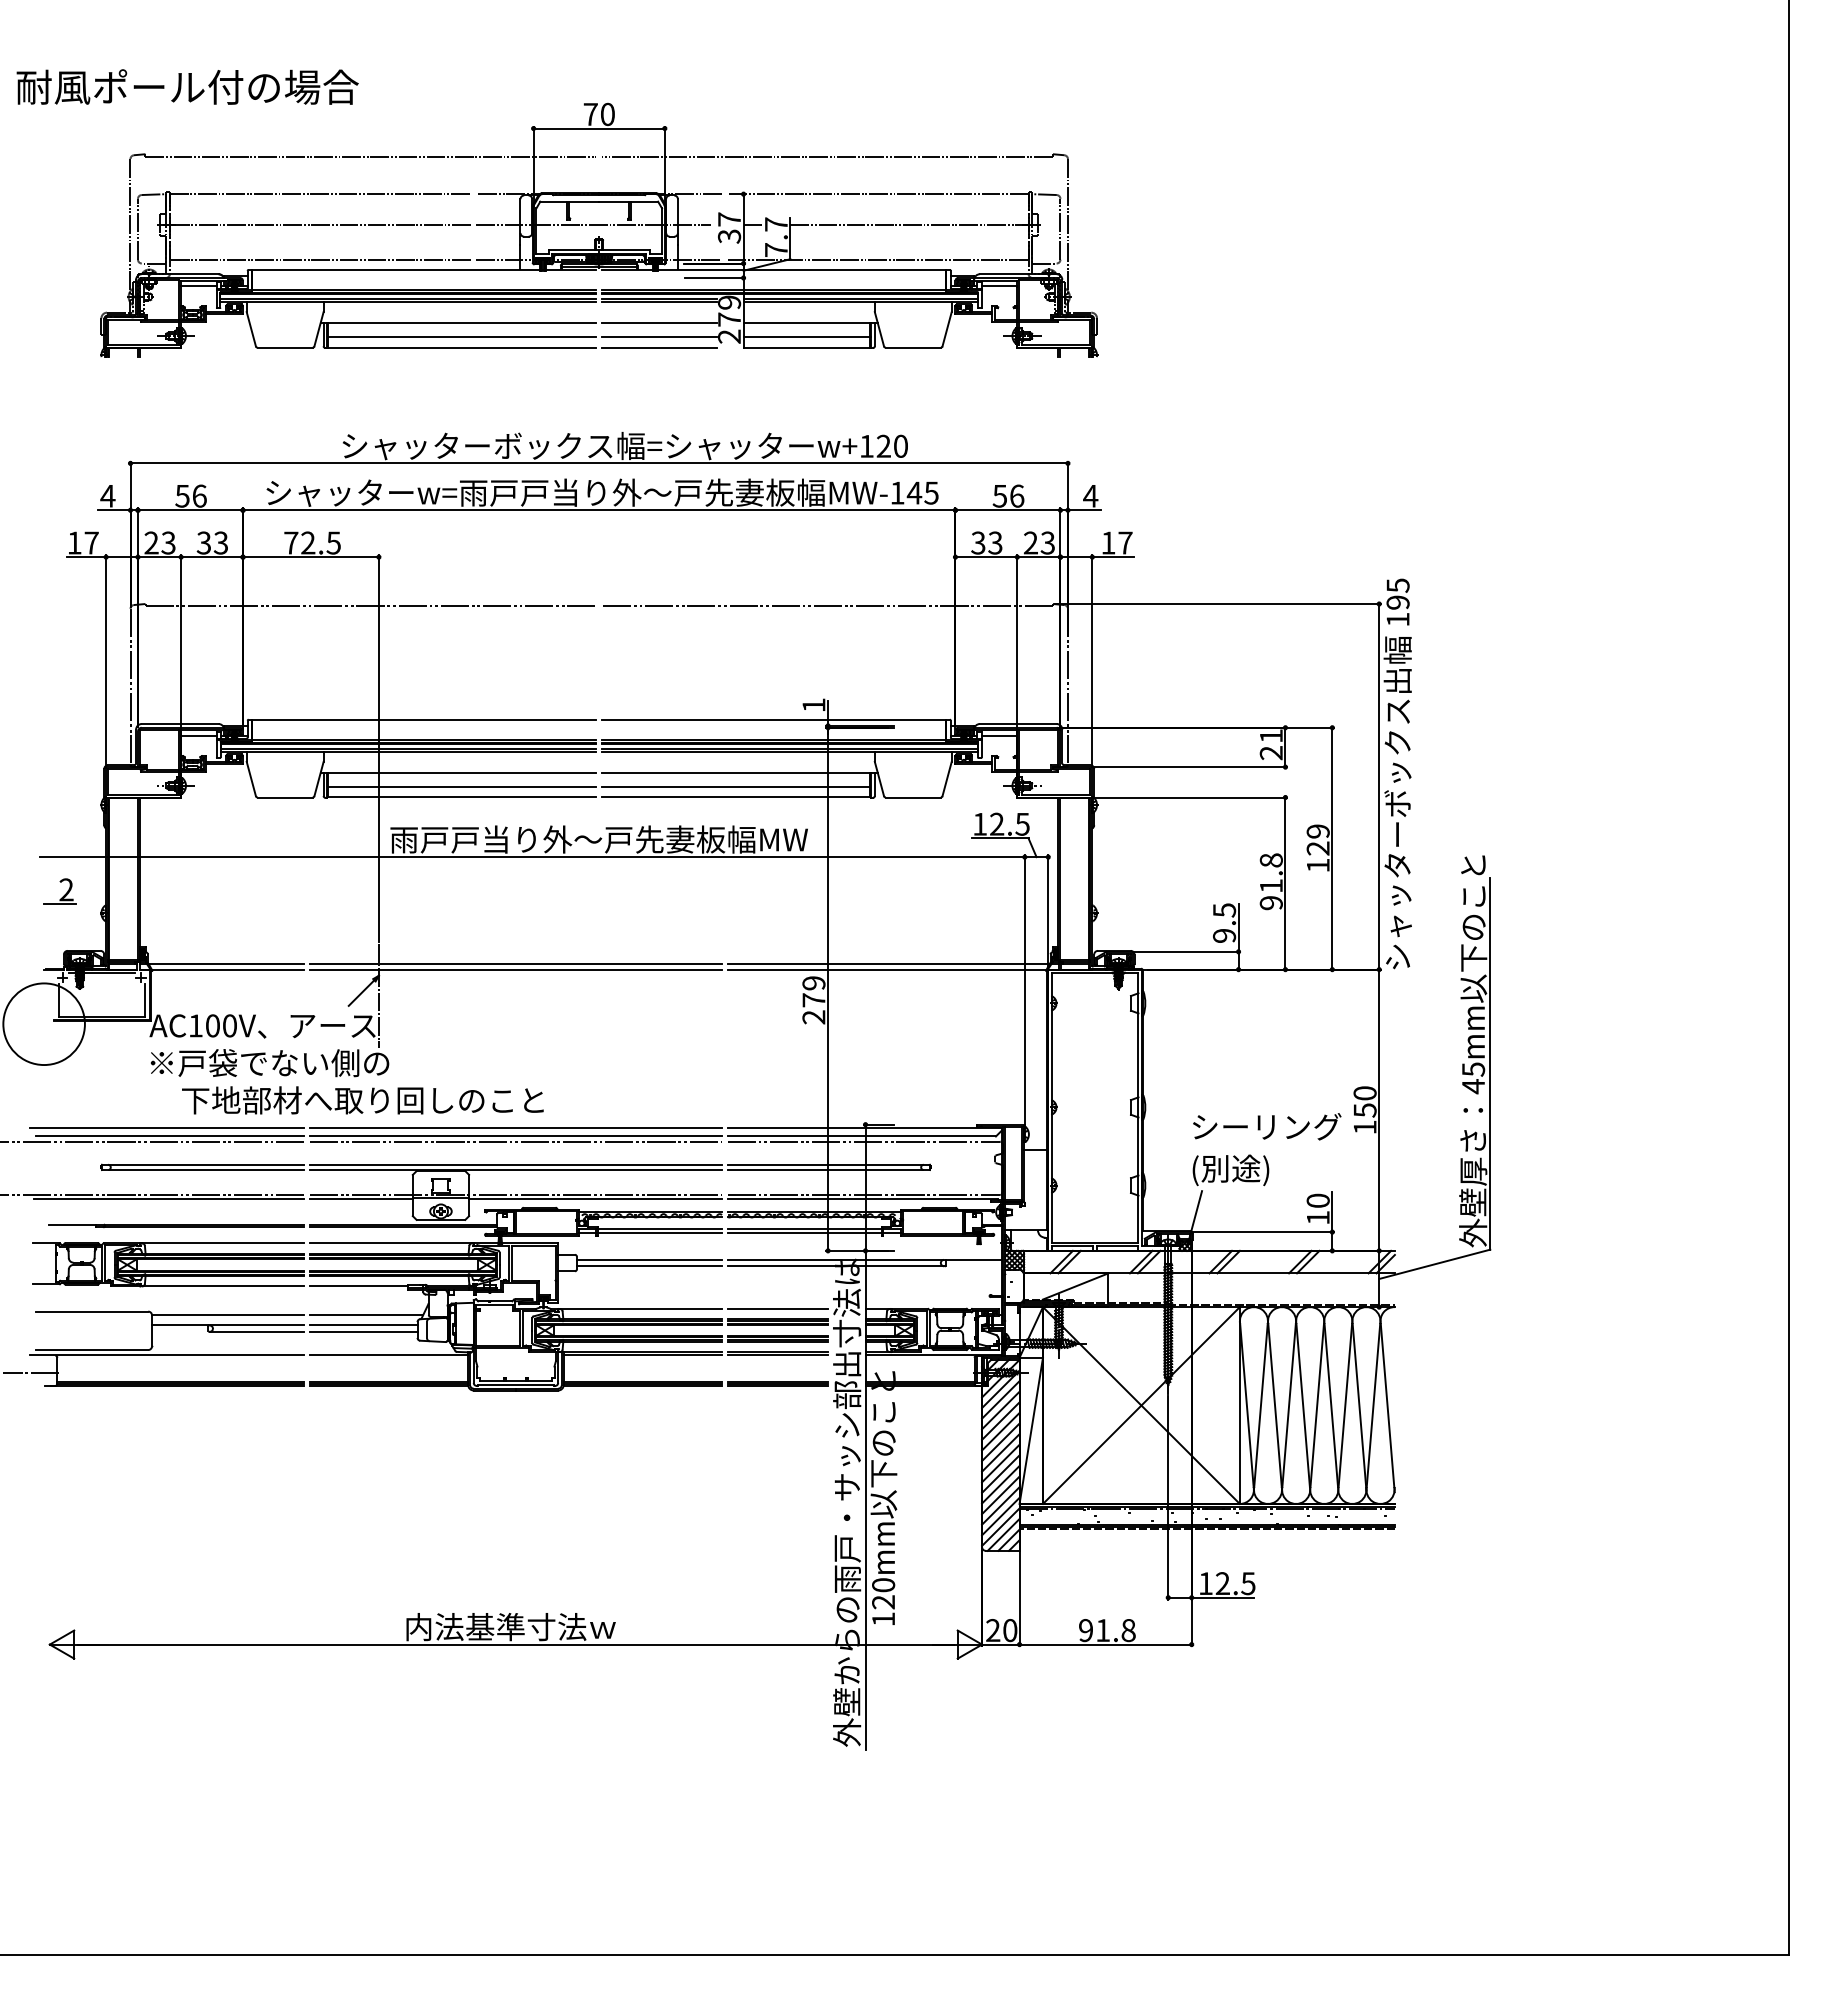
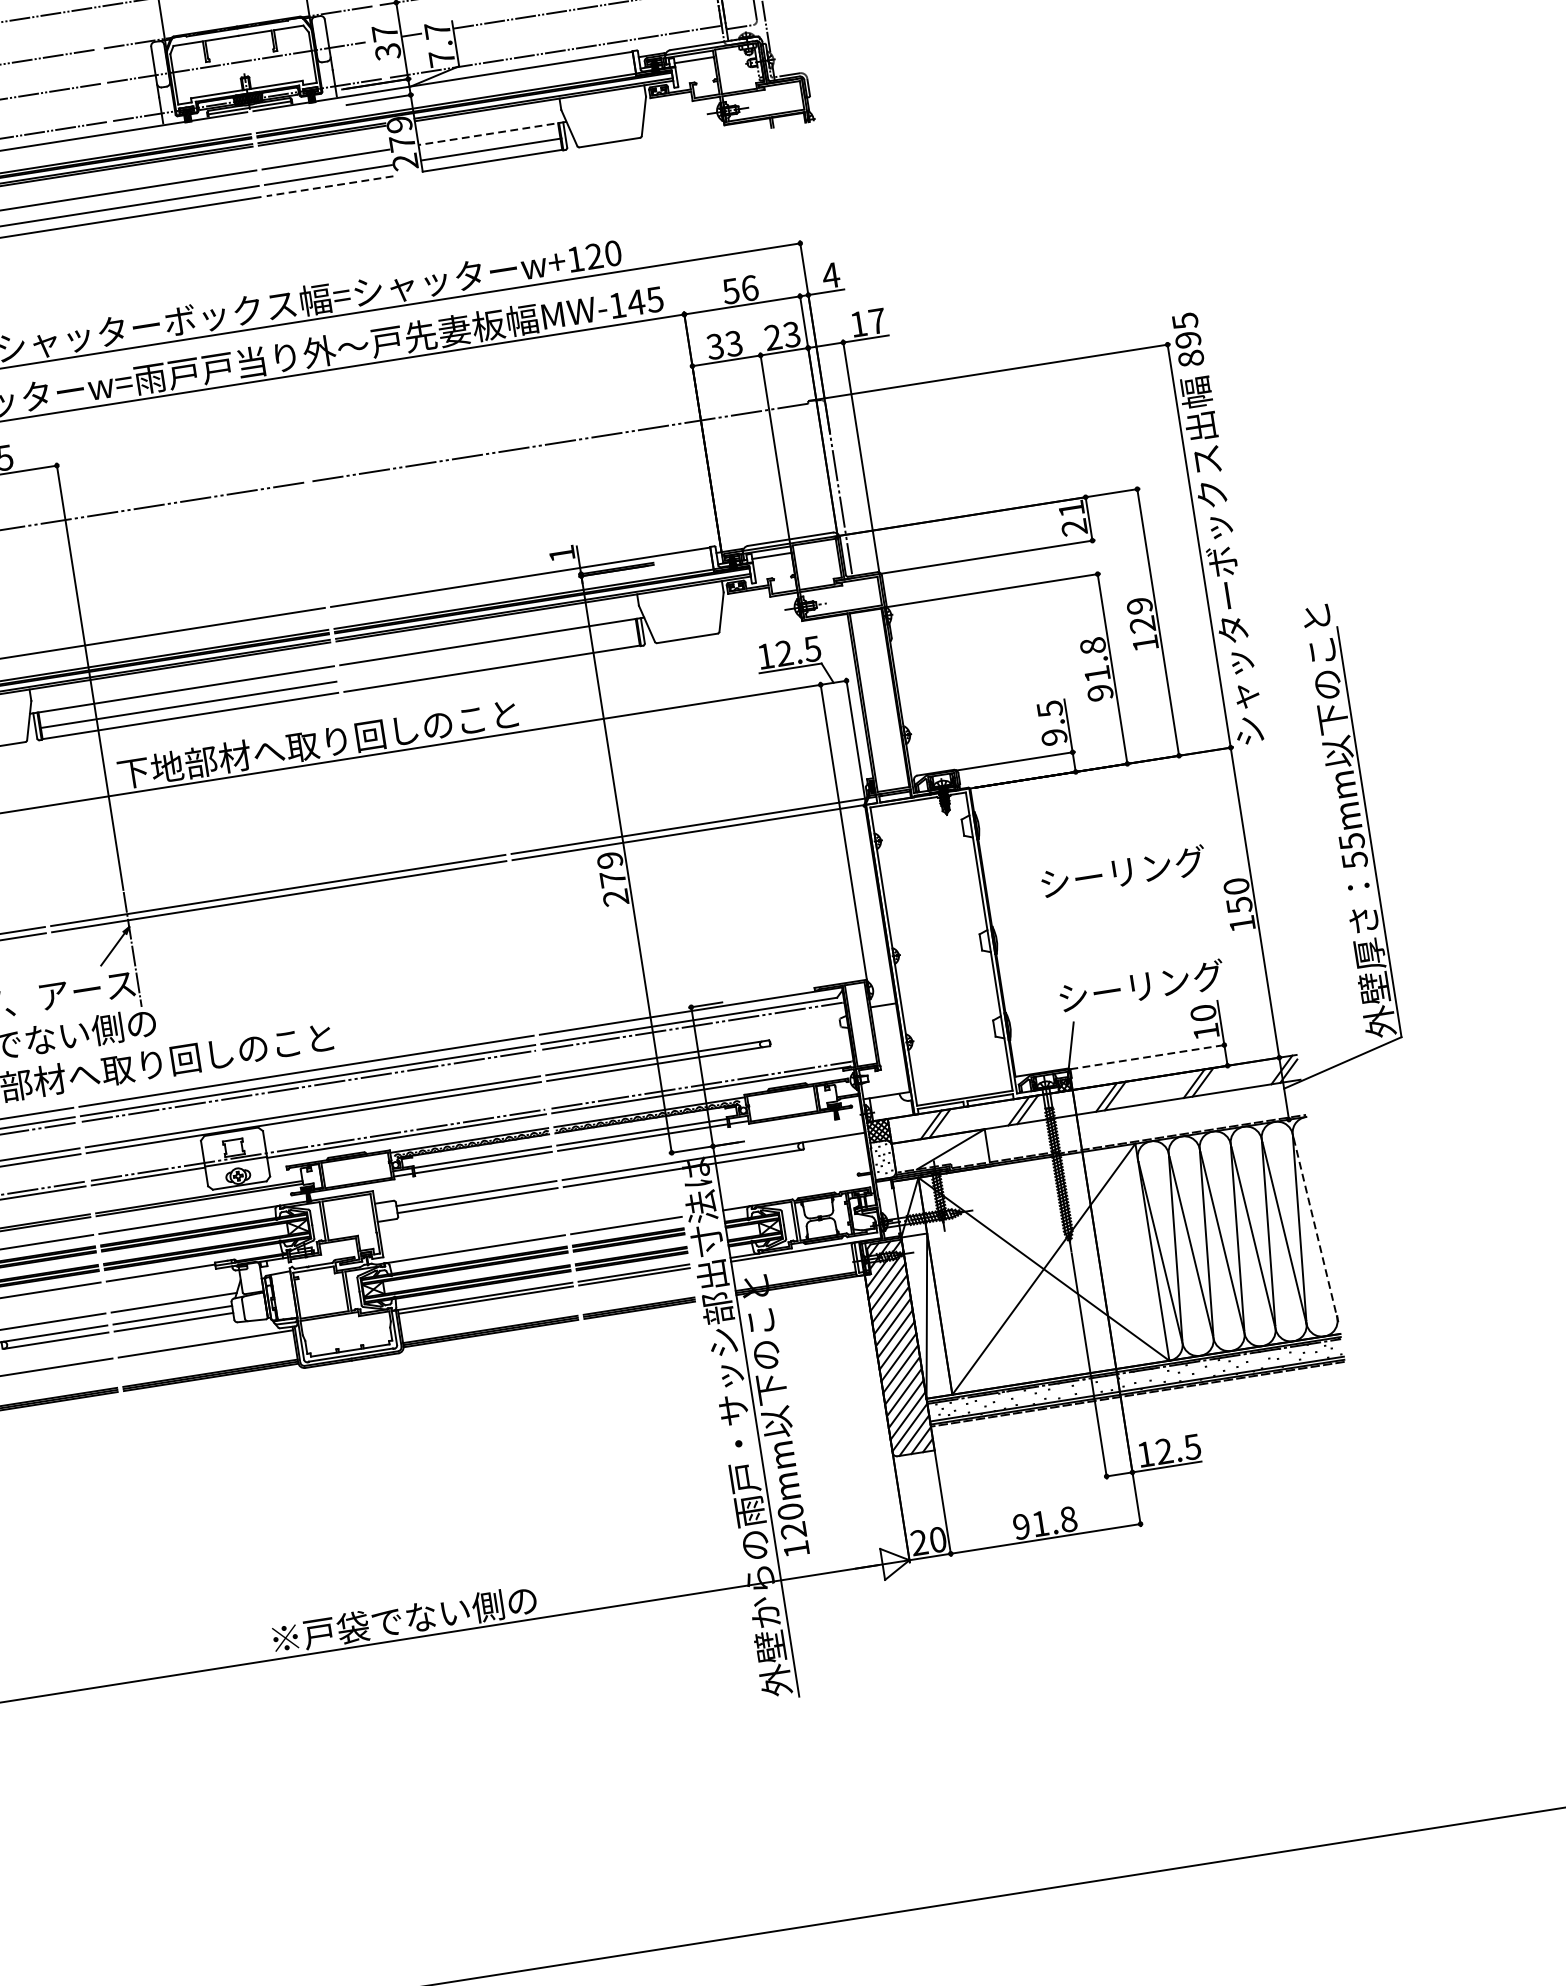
line: (810, 323) -> (492, 133), solid -> dashed
line: (659, 347) -> (330, 186), solid -> dashed
text: (1397, 619) -> (1190, 358), 195 -> 895
line: (736, 787) -> (490, 657), removed
text: (598, 839) -> (347, 739), 雨戸戸当り外～戸先妻板幅MW -> 下地部材へ取り回しのこと
text: (1473, 1086) -> (1354, 860), 45mm -> 55mm
text: (1267, 1126) -> (1123, 871), moved
text: (1266, 1170) -> (1141, 988), (別途) -> シーリング
line: (1263, 1232) -> (1148, 1057), solid -> dashed
line: (1387, 1405) -> (1315, 1226), solid -> dashed
text: (526, 1627) -> (404, 1620), 内法基準寸法ｗ -> ※戸袋でない側の

